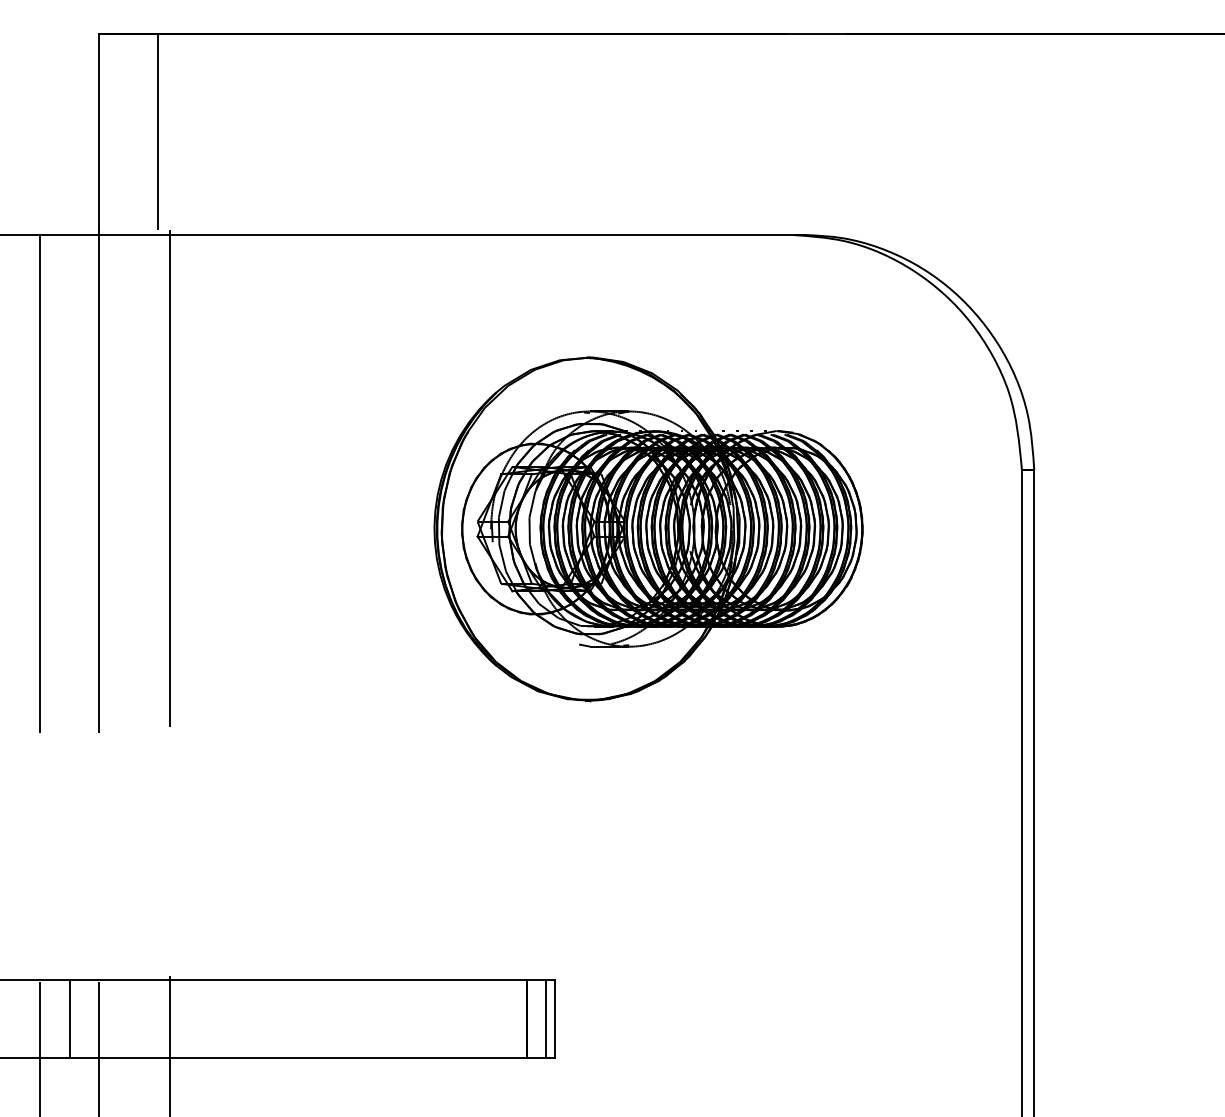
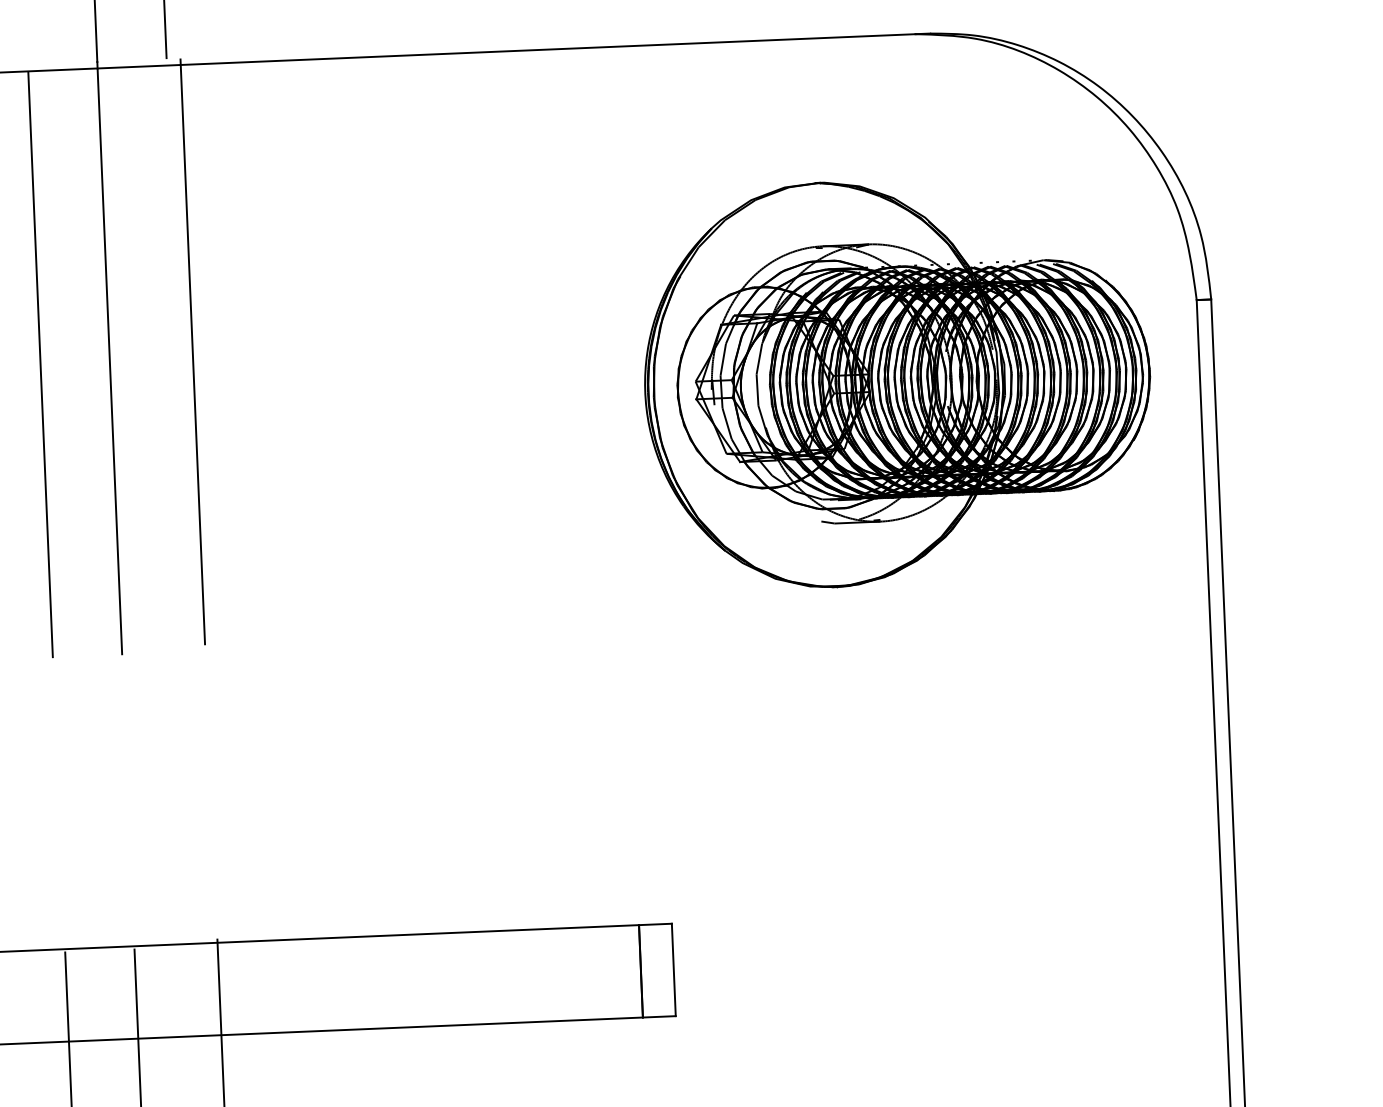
part: (648, 529) -> (897, 382), moved
line: (69, 1018) -> (101, 993), removed
line: (545, 1018) -> (662, 969), removed

